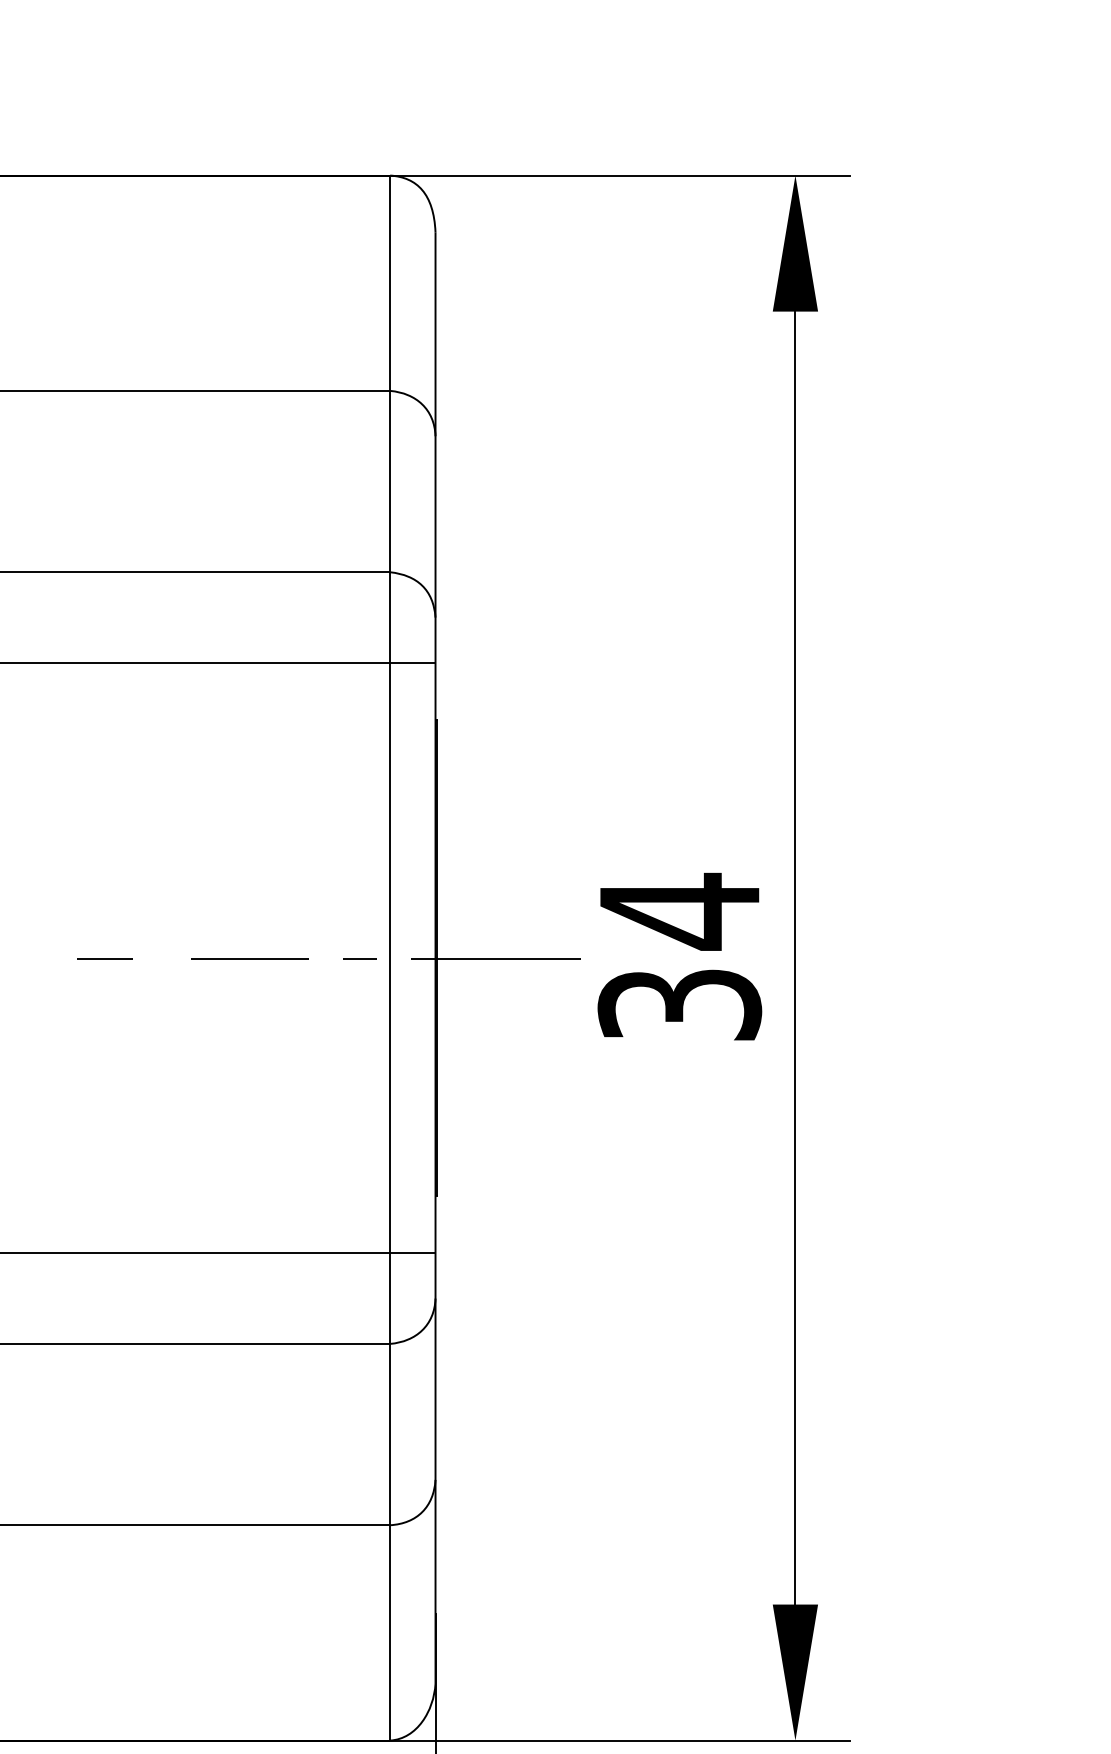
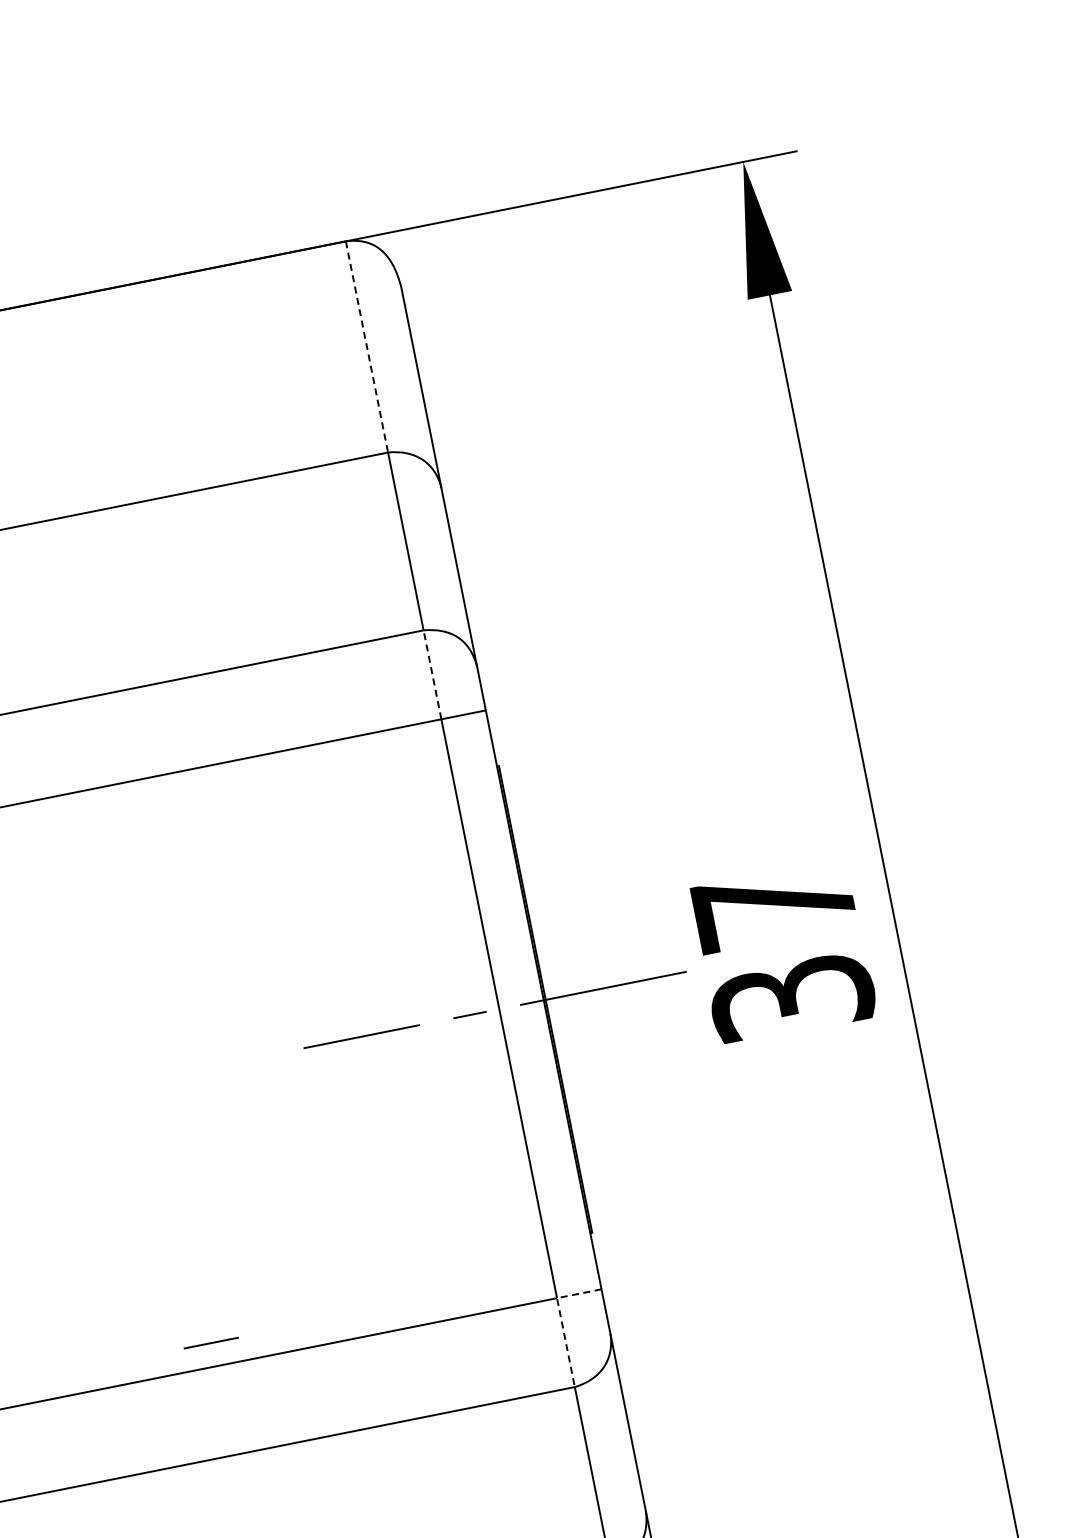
line: (390, 283) -> (367, 347), solid -> dashed
line: (390, 617) -> (432, 674), solid -> dashed
text: (679, 911) -> (773, 906), 34 -> 37
line: (104, 958) -> (210, 1343), moved
line: (390, 1275) -> (561, 1319), solid -> dashed

